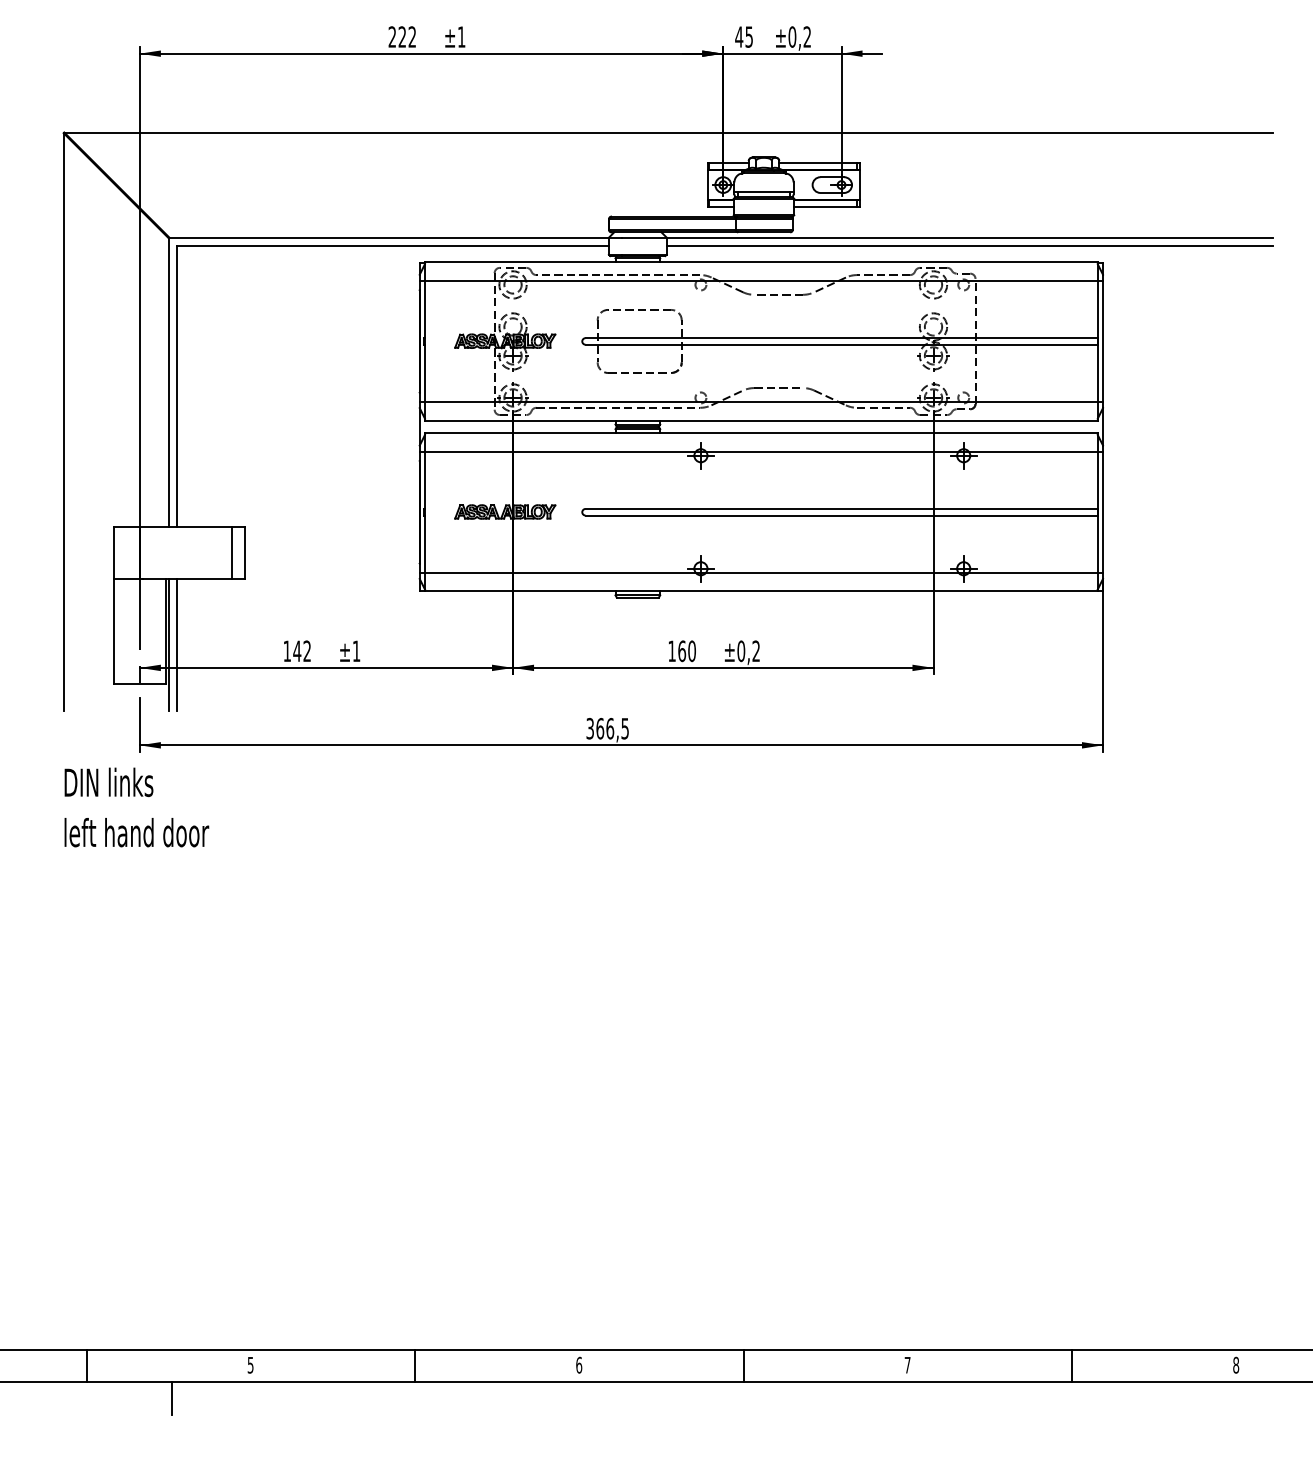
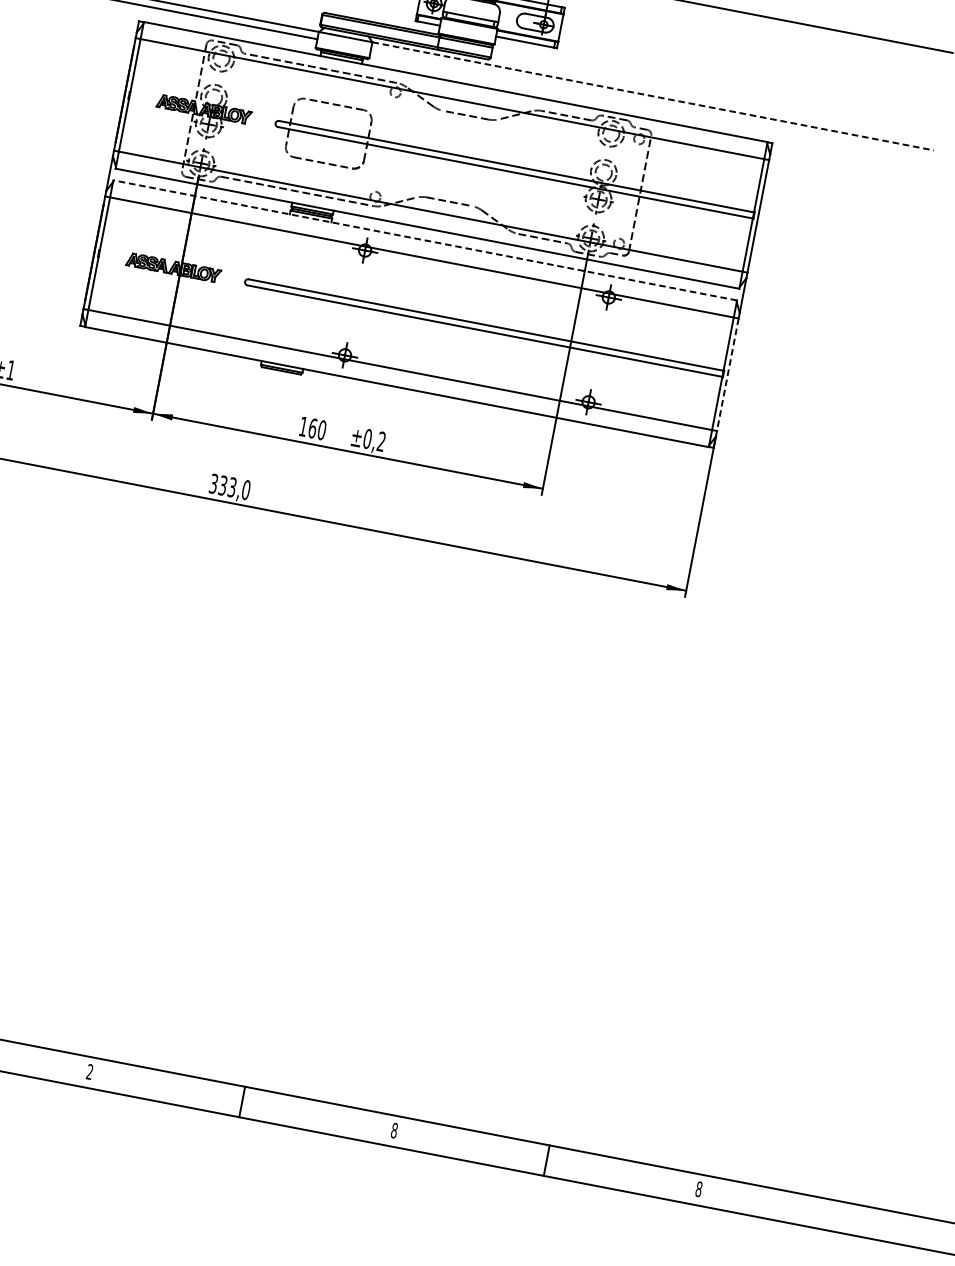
line: (969, 237) -> (653, 96), solid -> dashed
line: (969, 245) -> (651, 103), removed
line: (760, 433) -> (424, 240), solid -> dashed
line: (1103, 512) -> (728, 375), solid -> dashed
text: (612, 728) -> (234, 487), 366,5 -> 333,0
text: (579, 1364) -> (90, 1071), 6 -> 2
text: (907, 1364) -> (394, 1129), 7 -> 8

